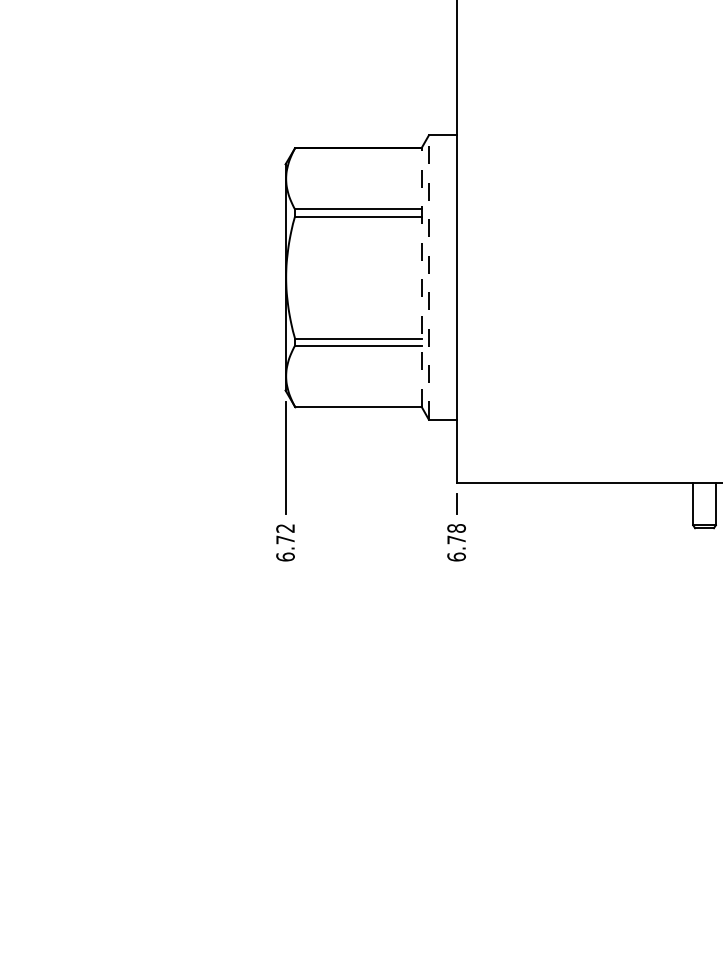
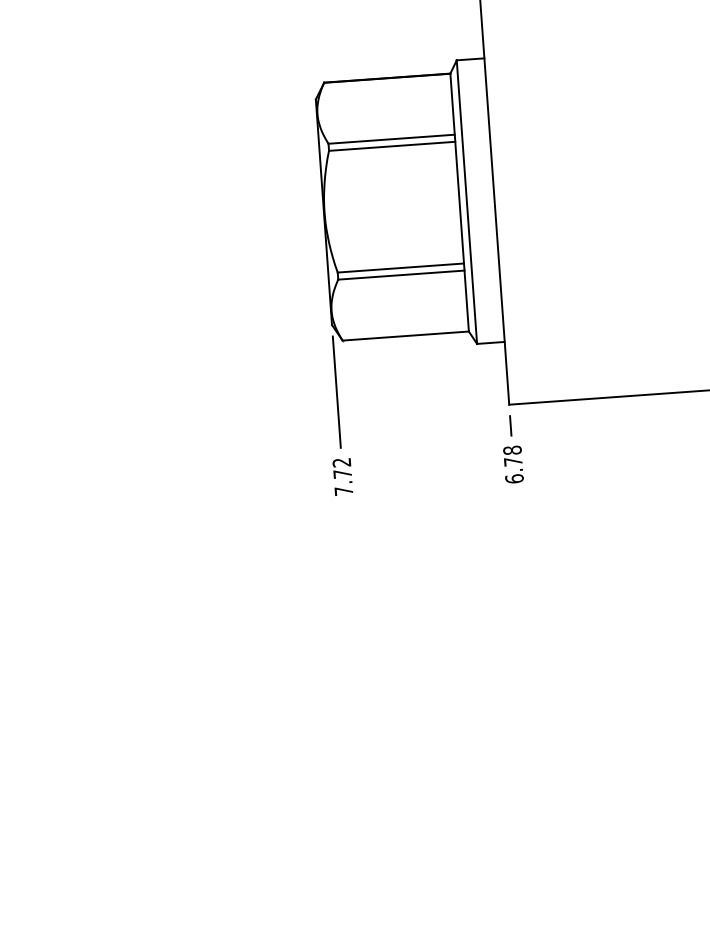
line: (421, 276) -> (459, 201), dashed -> solid
line: (428, 277) -> (466, 202), dashed -> solid
text: (285, 556) -> (343, 490), 6.72 -> 7.72

